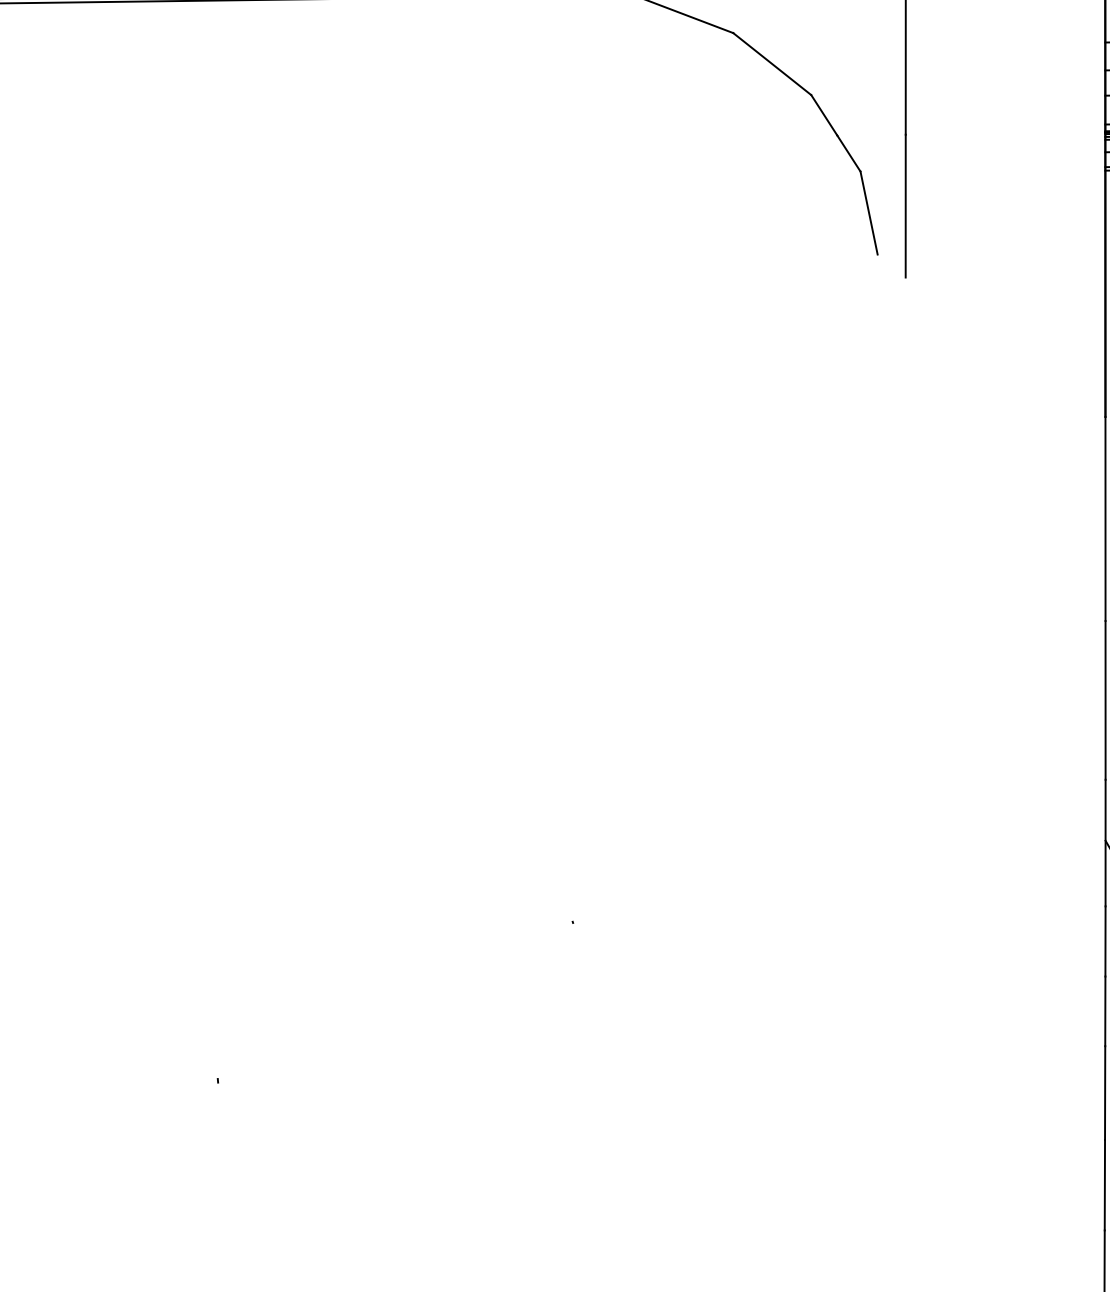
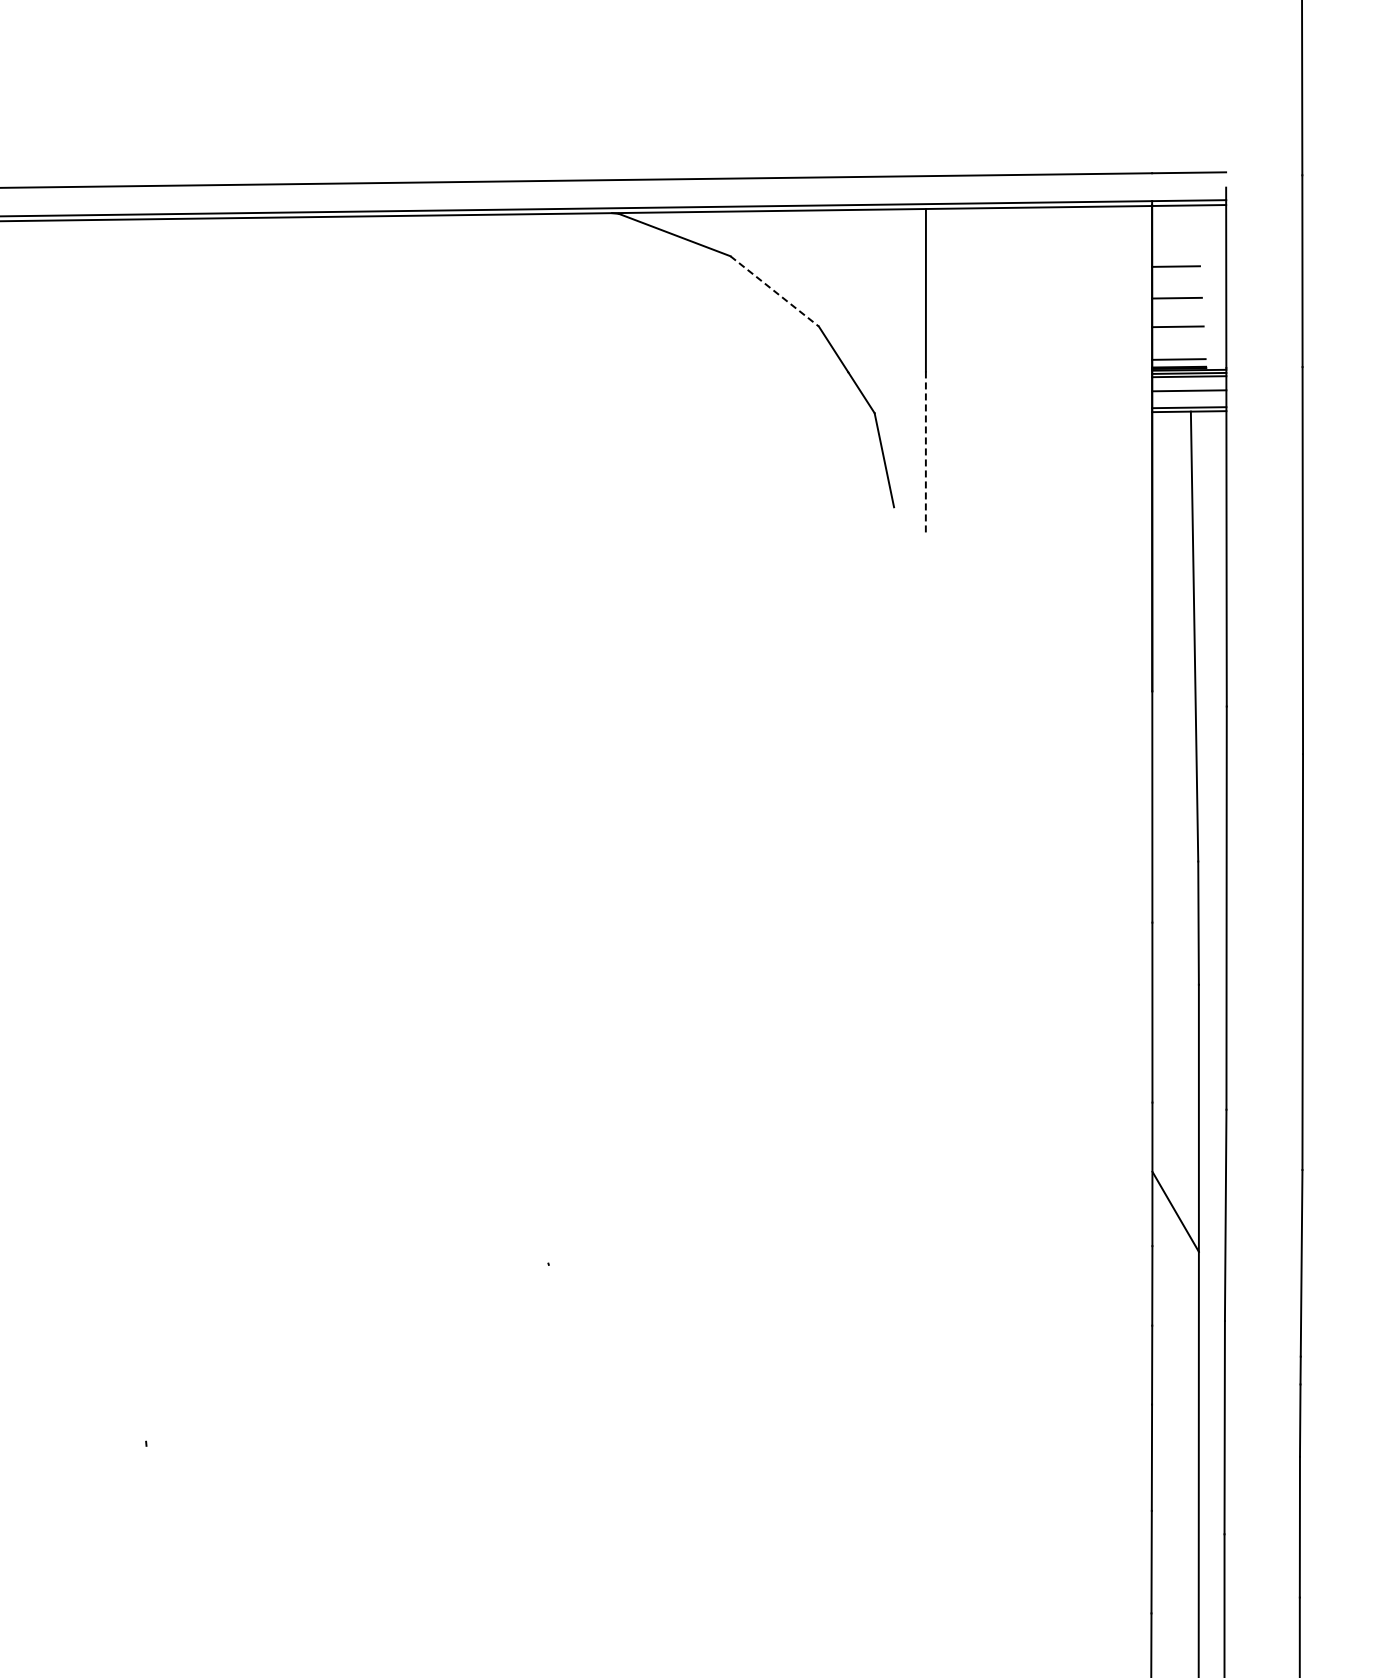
line: (773, 64) -> (775, 291), solid -> dashed
line: (905, 206) -> (925, 452), solid -> dashed

